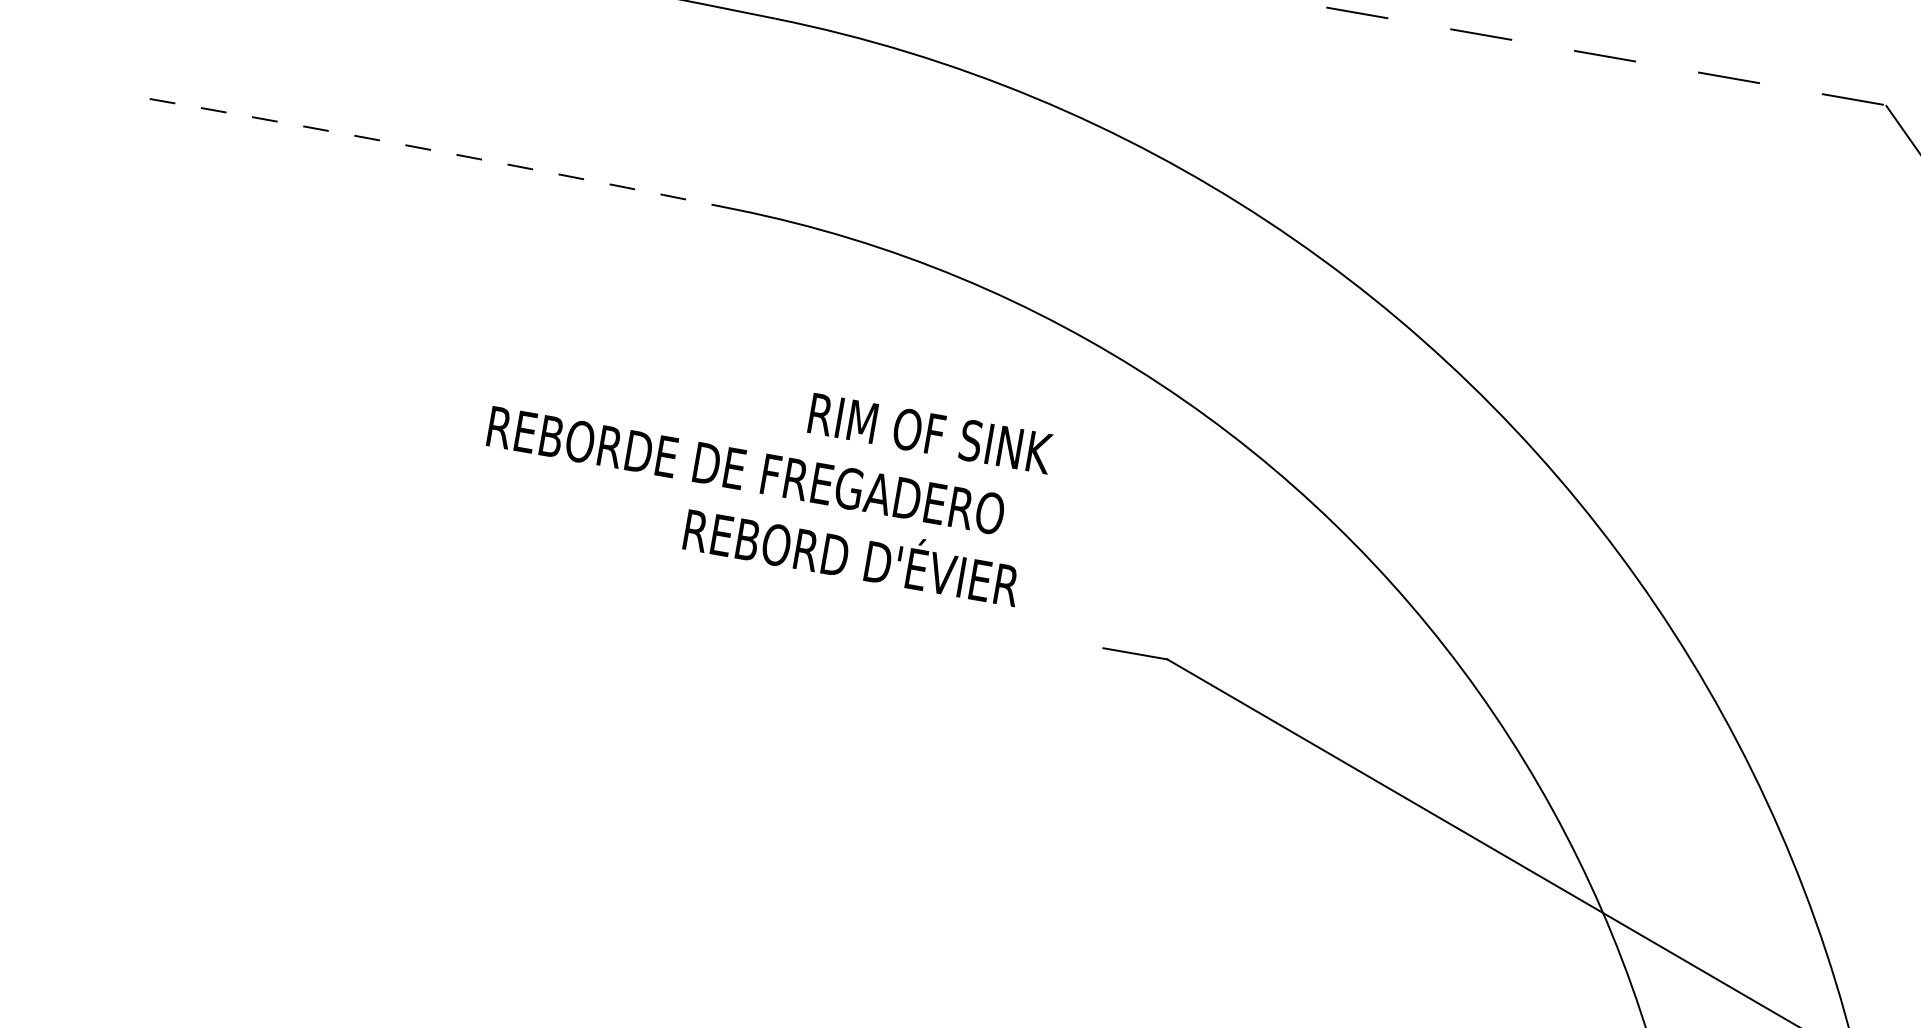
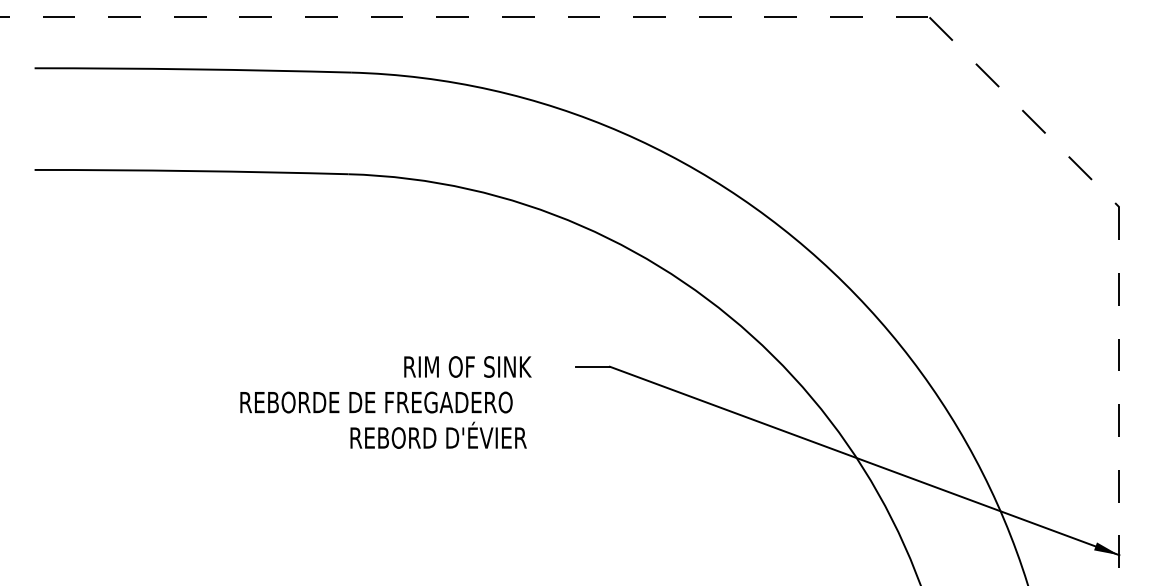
arc: (441, 152) -> (191, 171), dashed -> solid
text: (763, 473) -> (385, 402), moved

